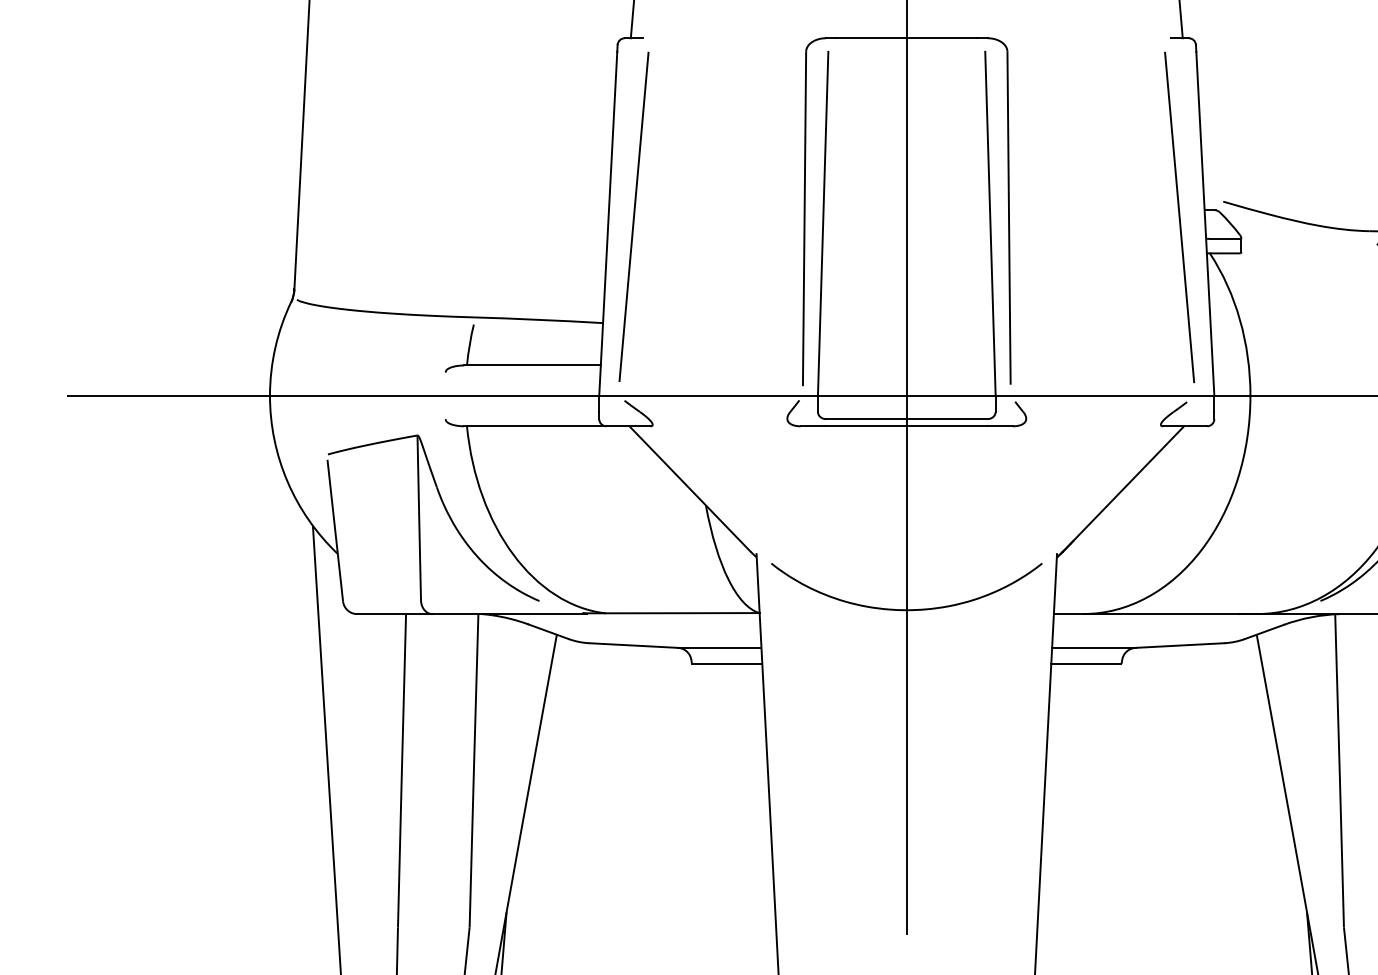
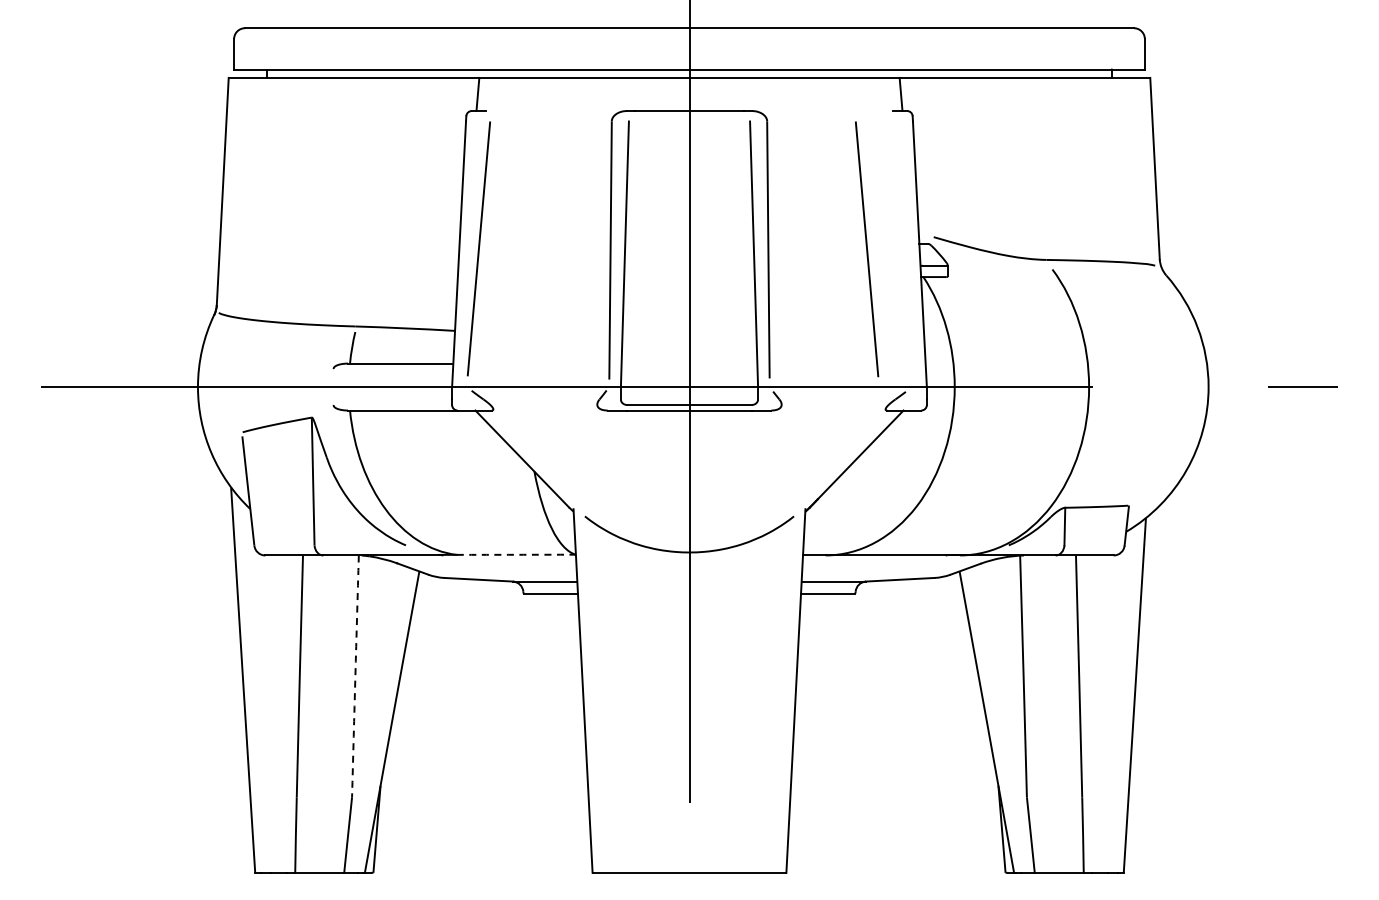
line: (1180, 217) -> (867, 249), moved
arc: (682, 612) -> (516, 554), solid -> dashed
arc: (474, 770) -> (355, 676), solid -> dashed

